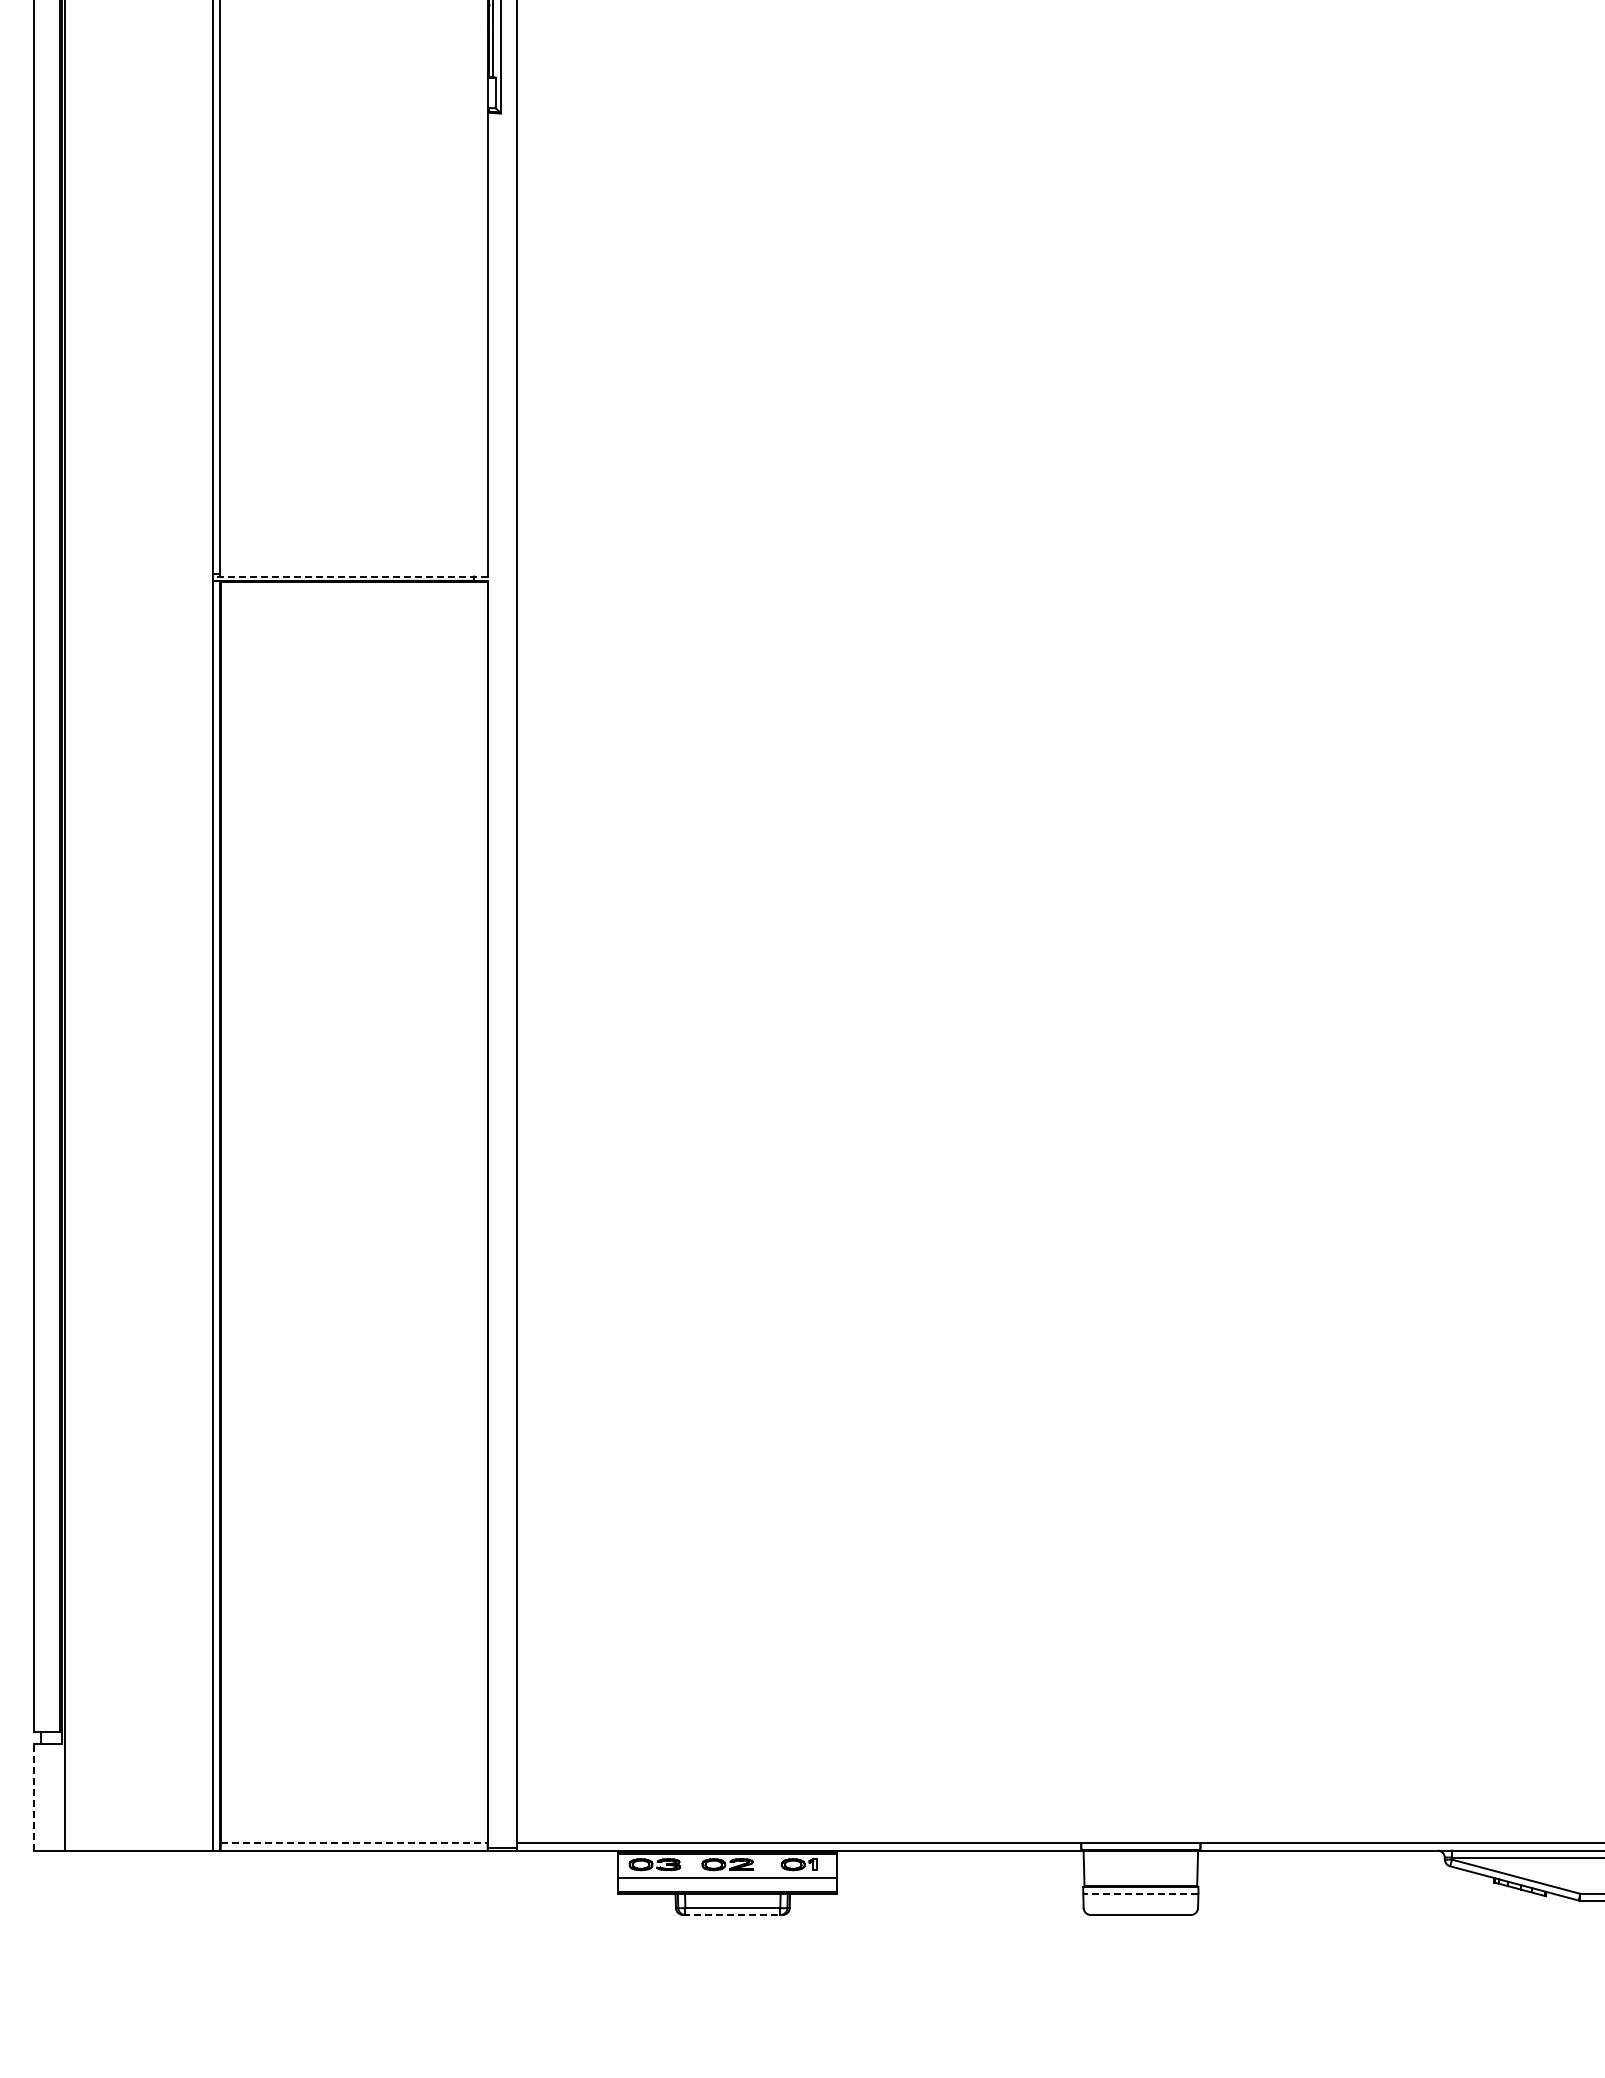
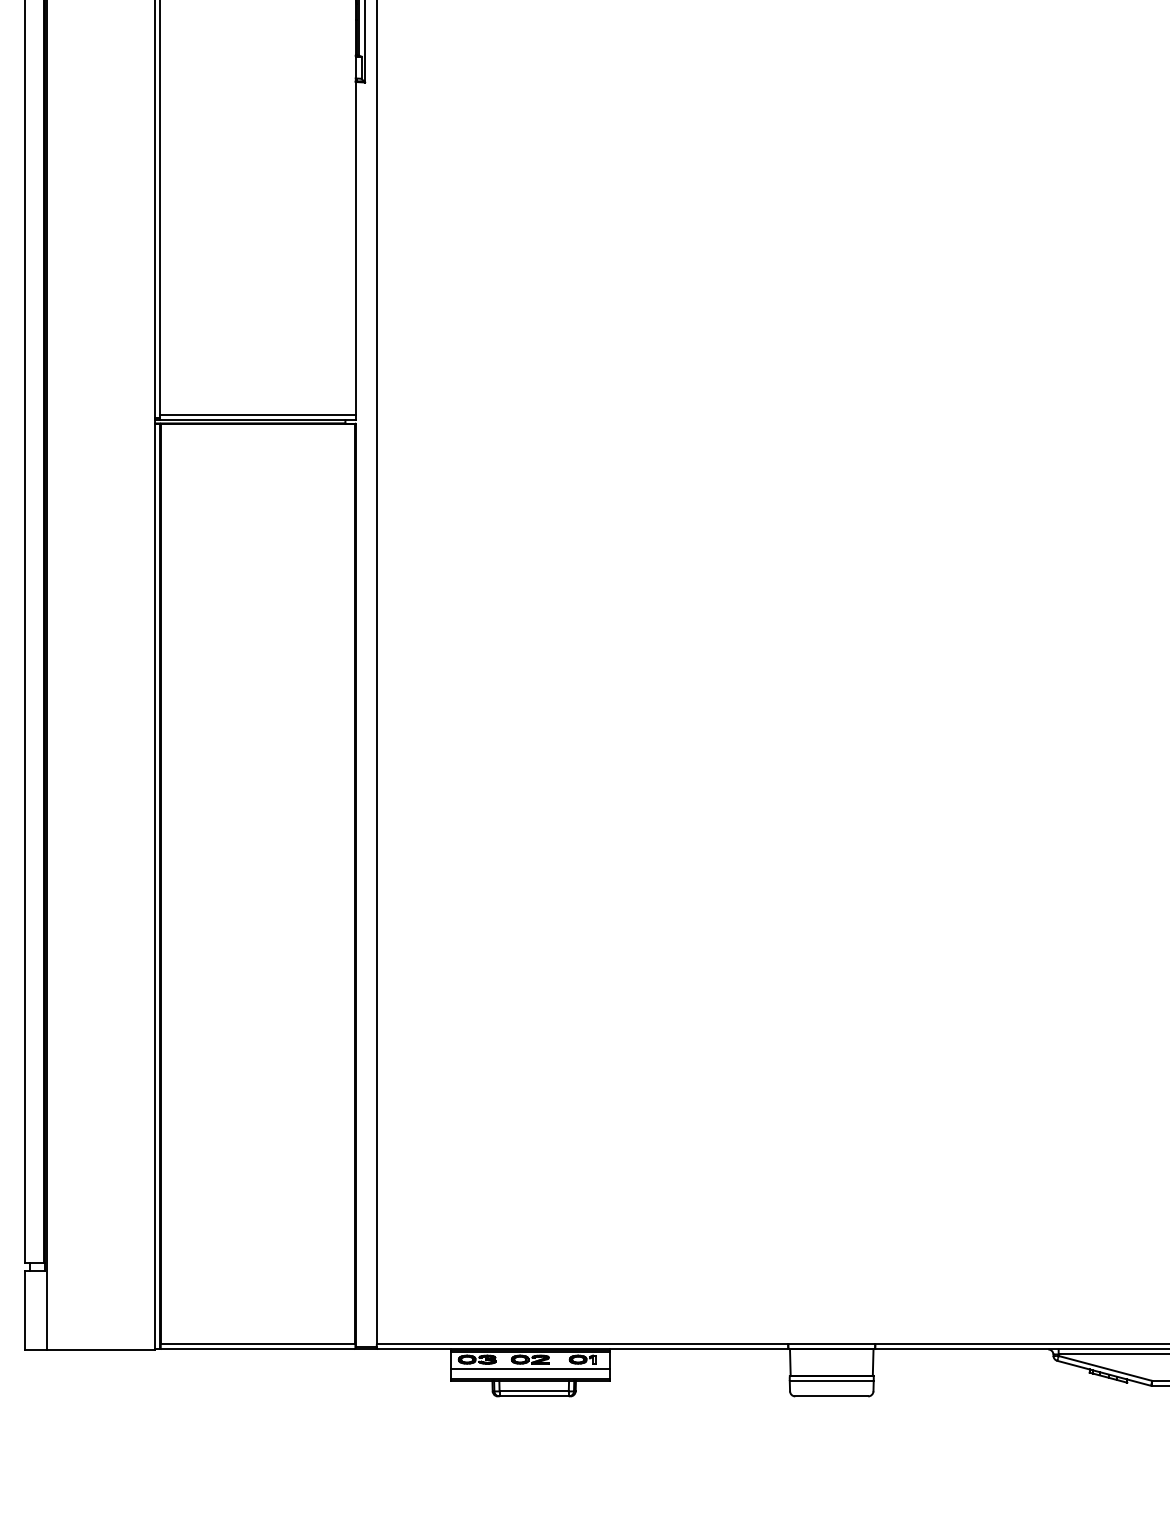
line: (354, 569) -> (258, 415), added
line: (350, 576) -> (255, 420), dashed -> solid
line: (34, 1797) -> (24, 1310), dashed -> solid
line: (354, 1843) -> (258, 1344), dashed -> solid
line: (1140, 1893) -> (831, 1380), dashed -> solid
line: (732, 1915) -> (533, 1396), dashed -> solid

